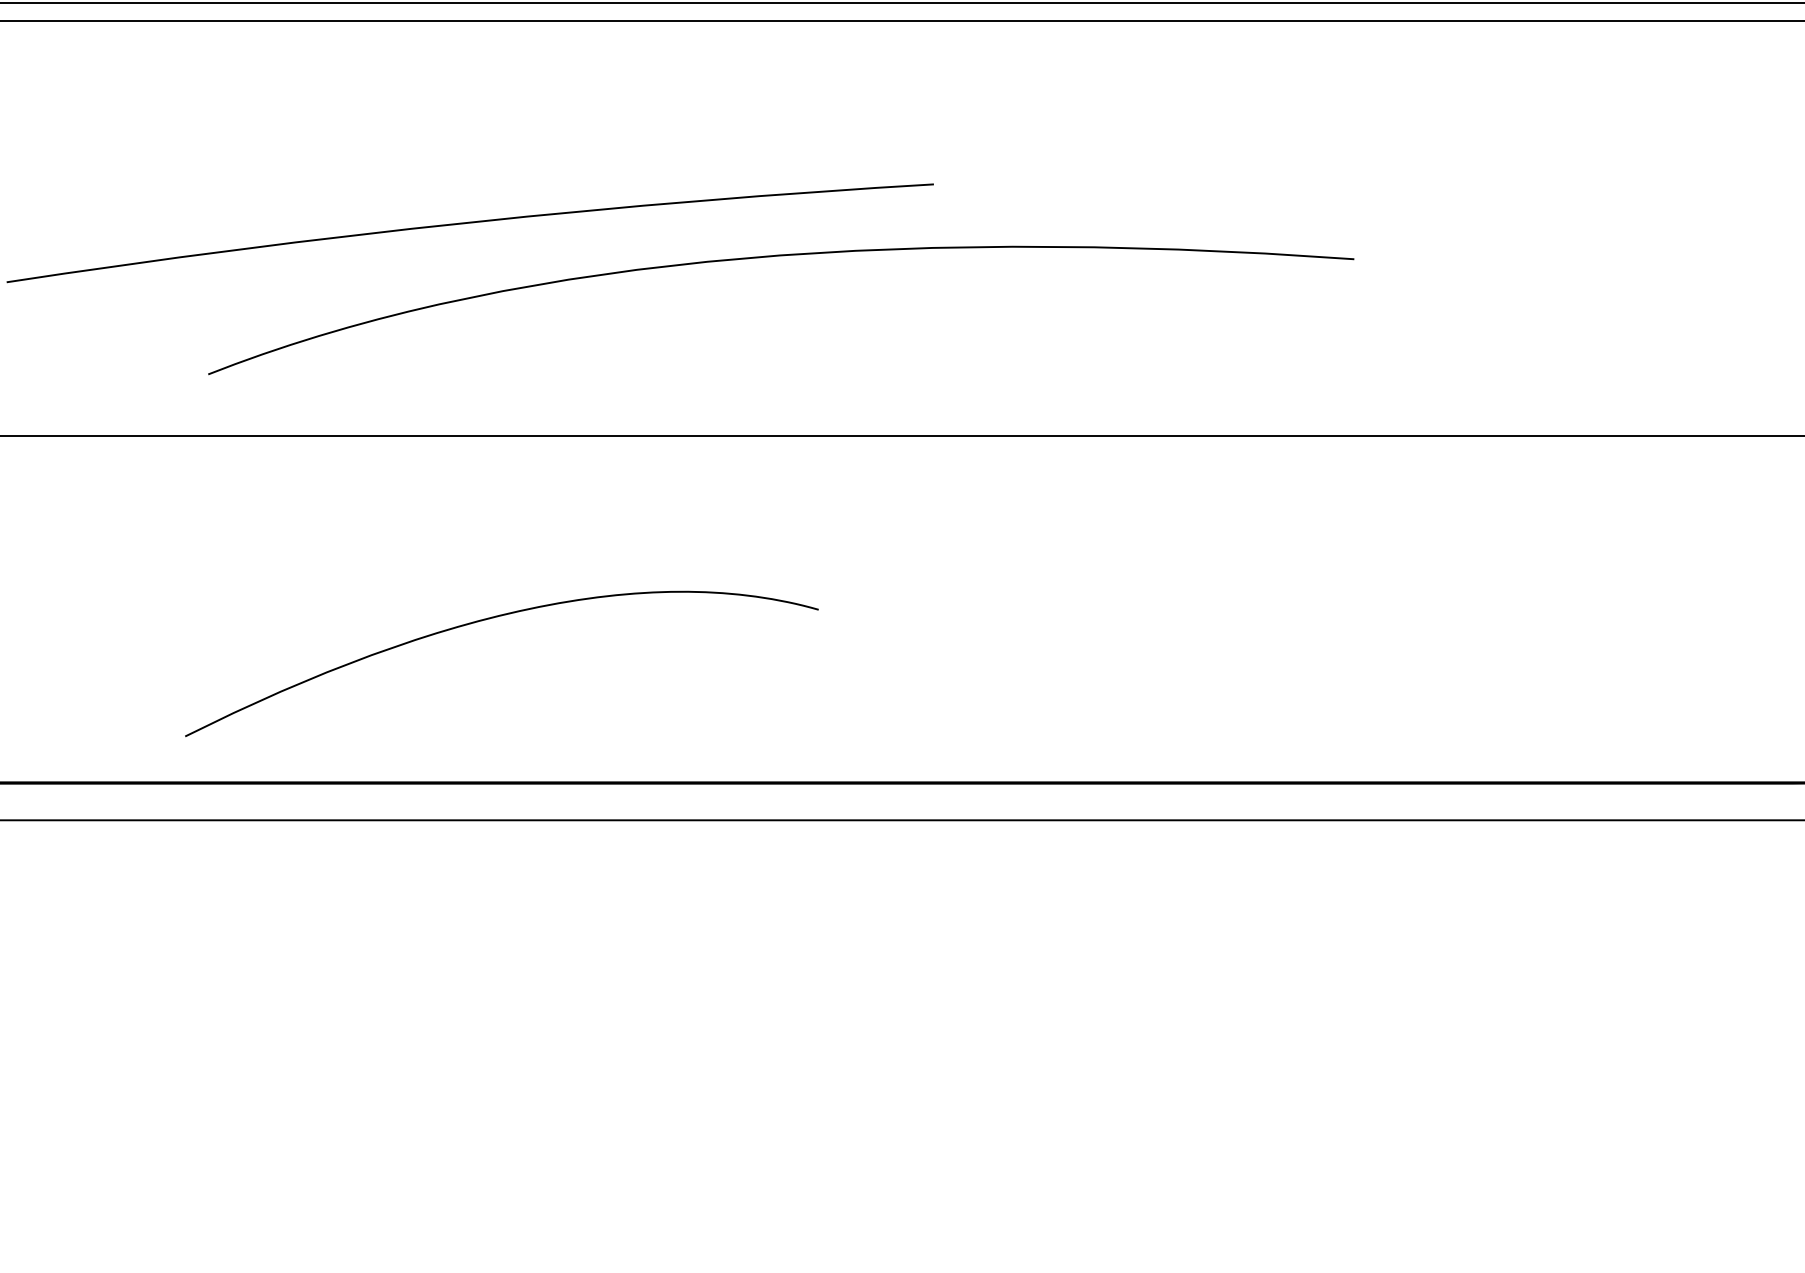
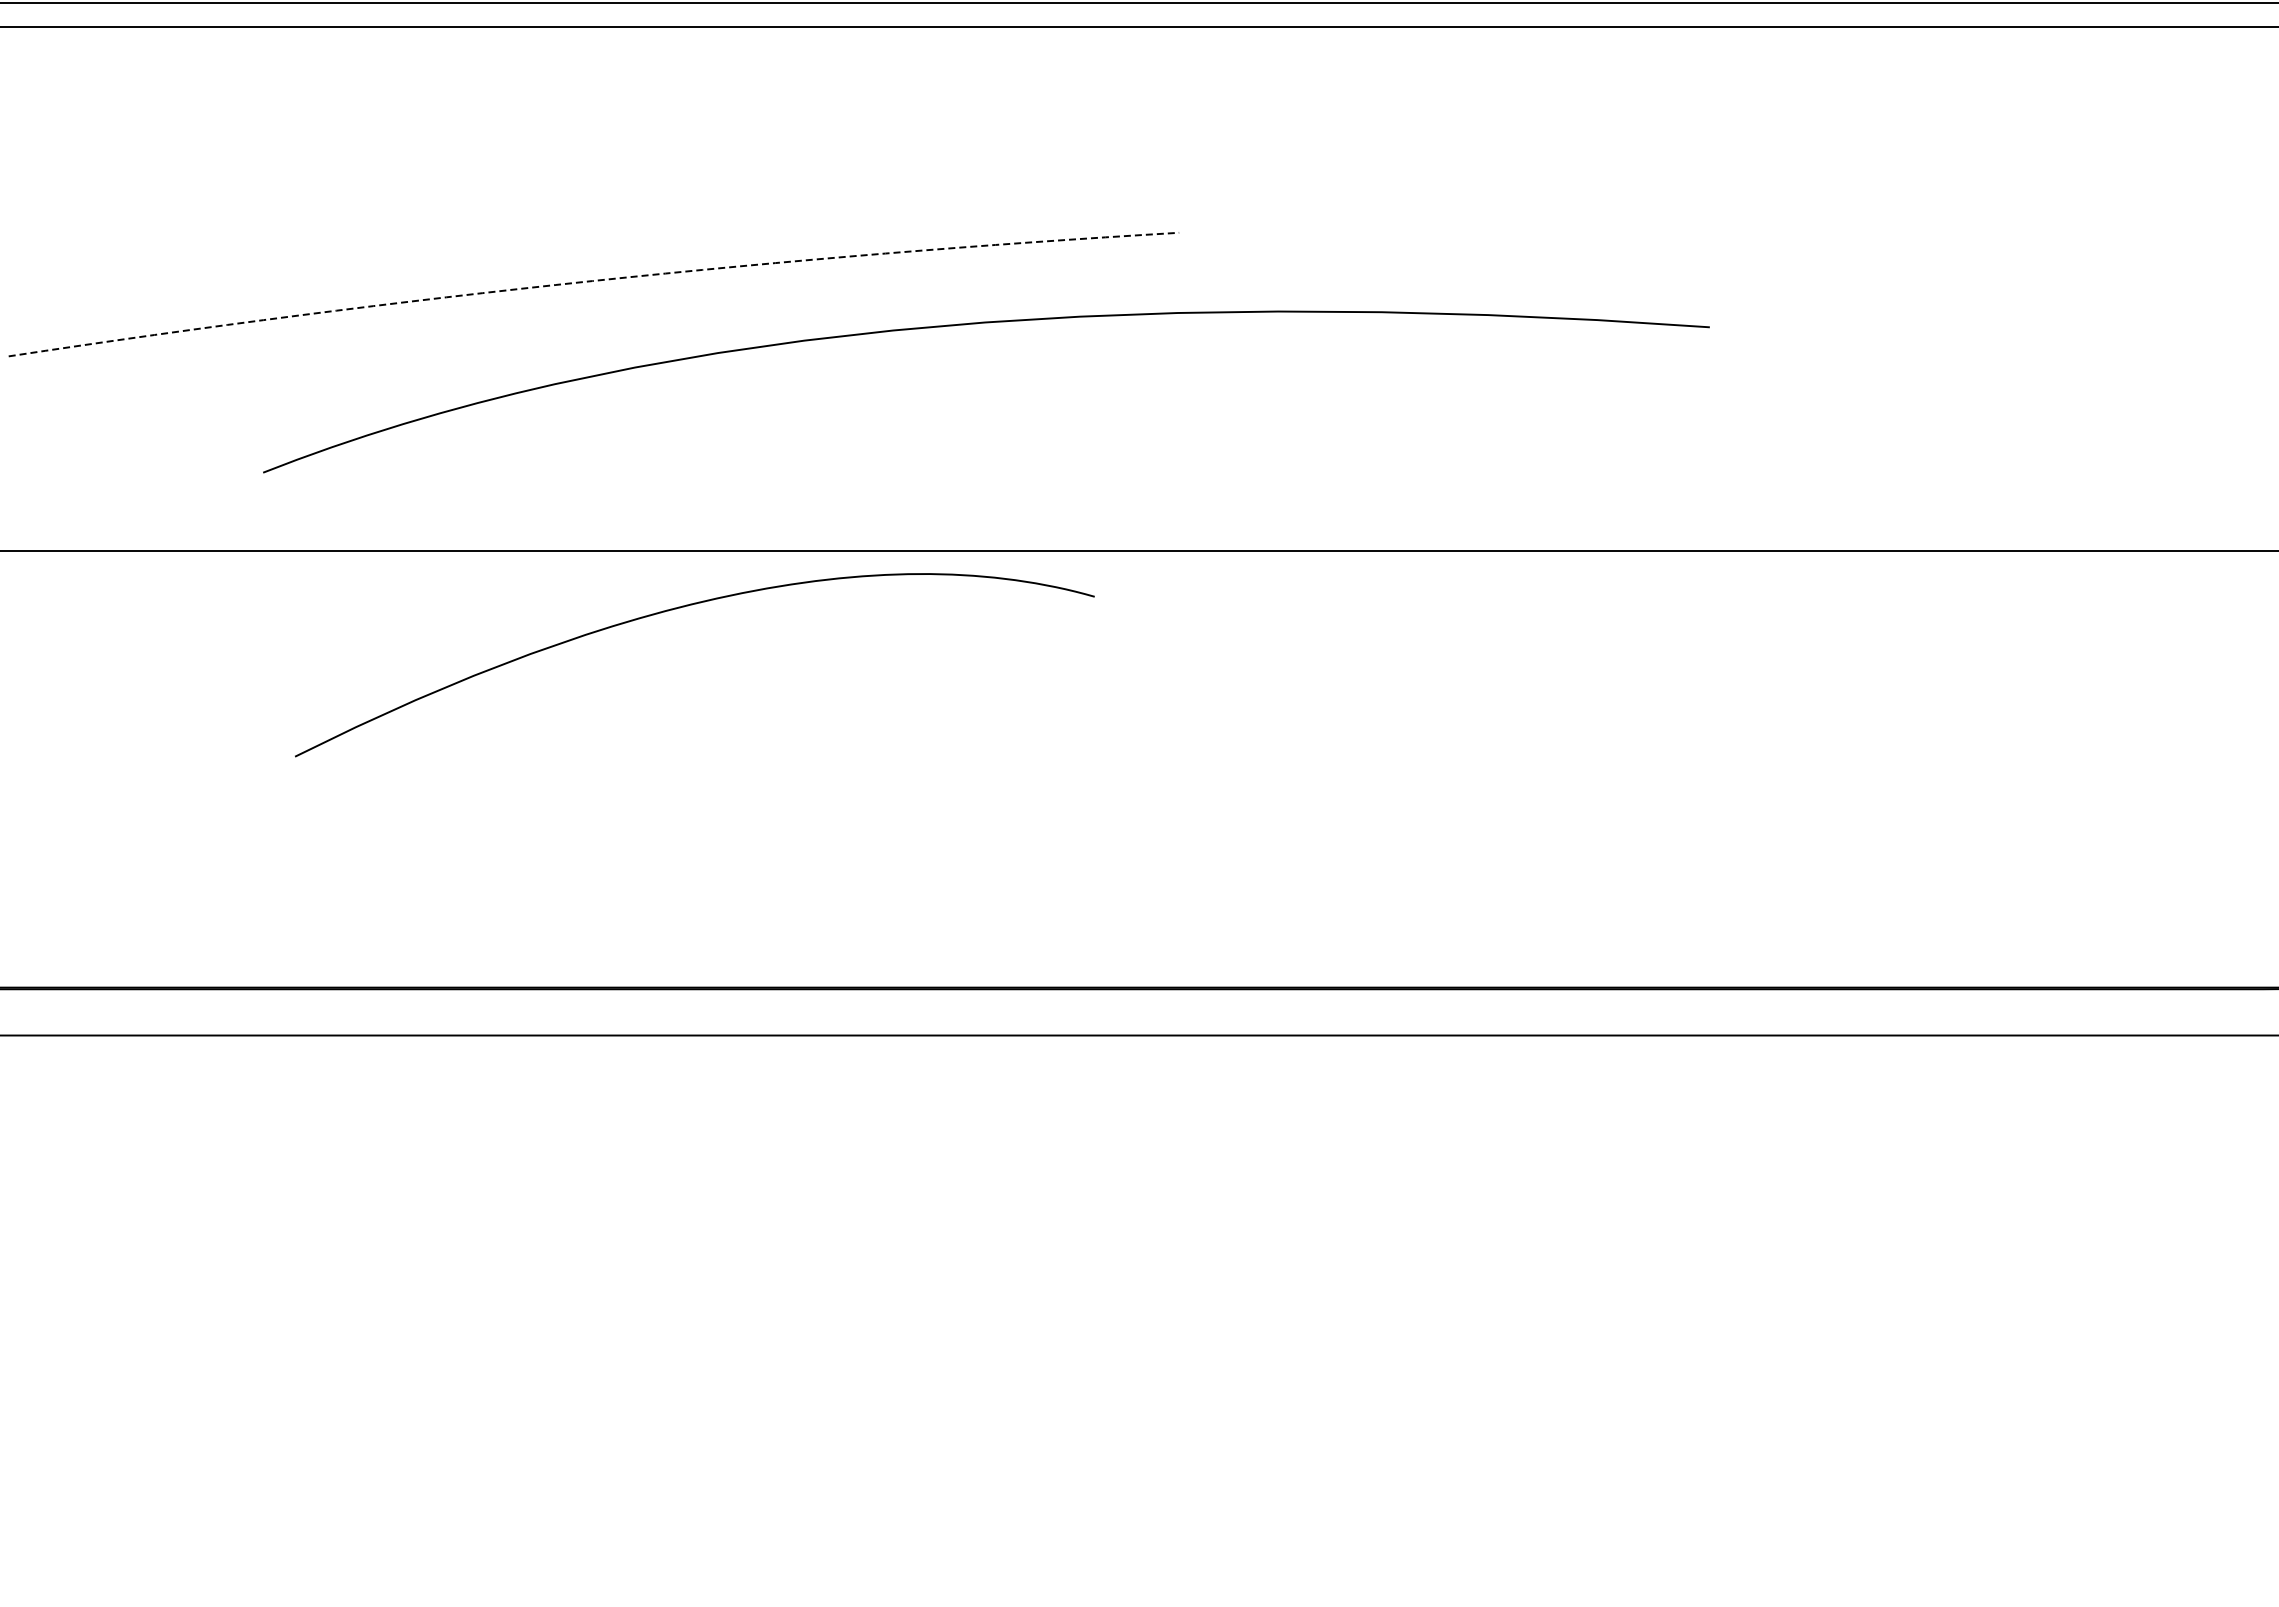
arc: (469, 222) -> (592, 281), solid -> dashed
curve: (490, 619) -> (680, 608), moved

